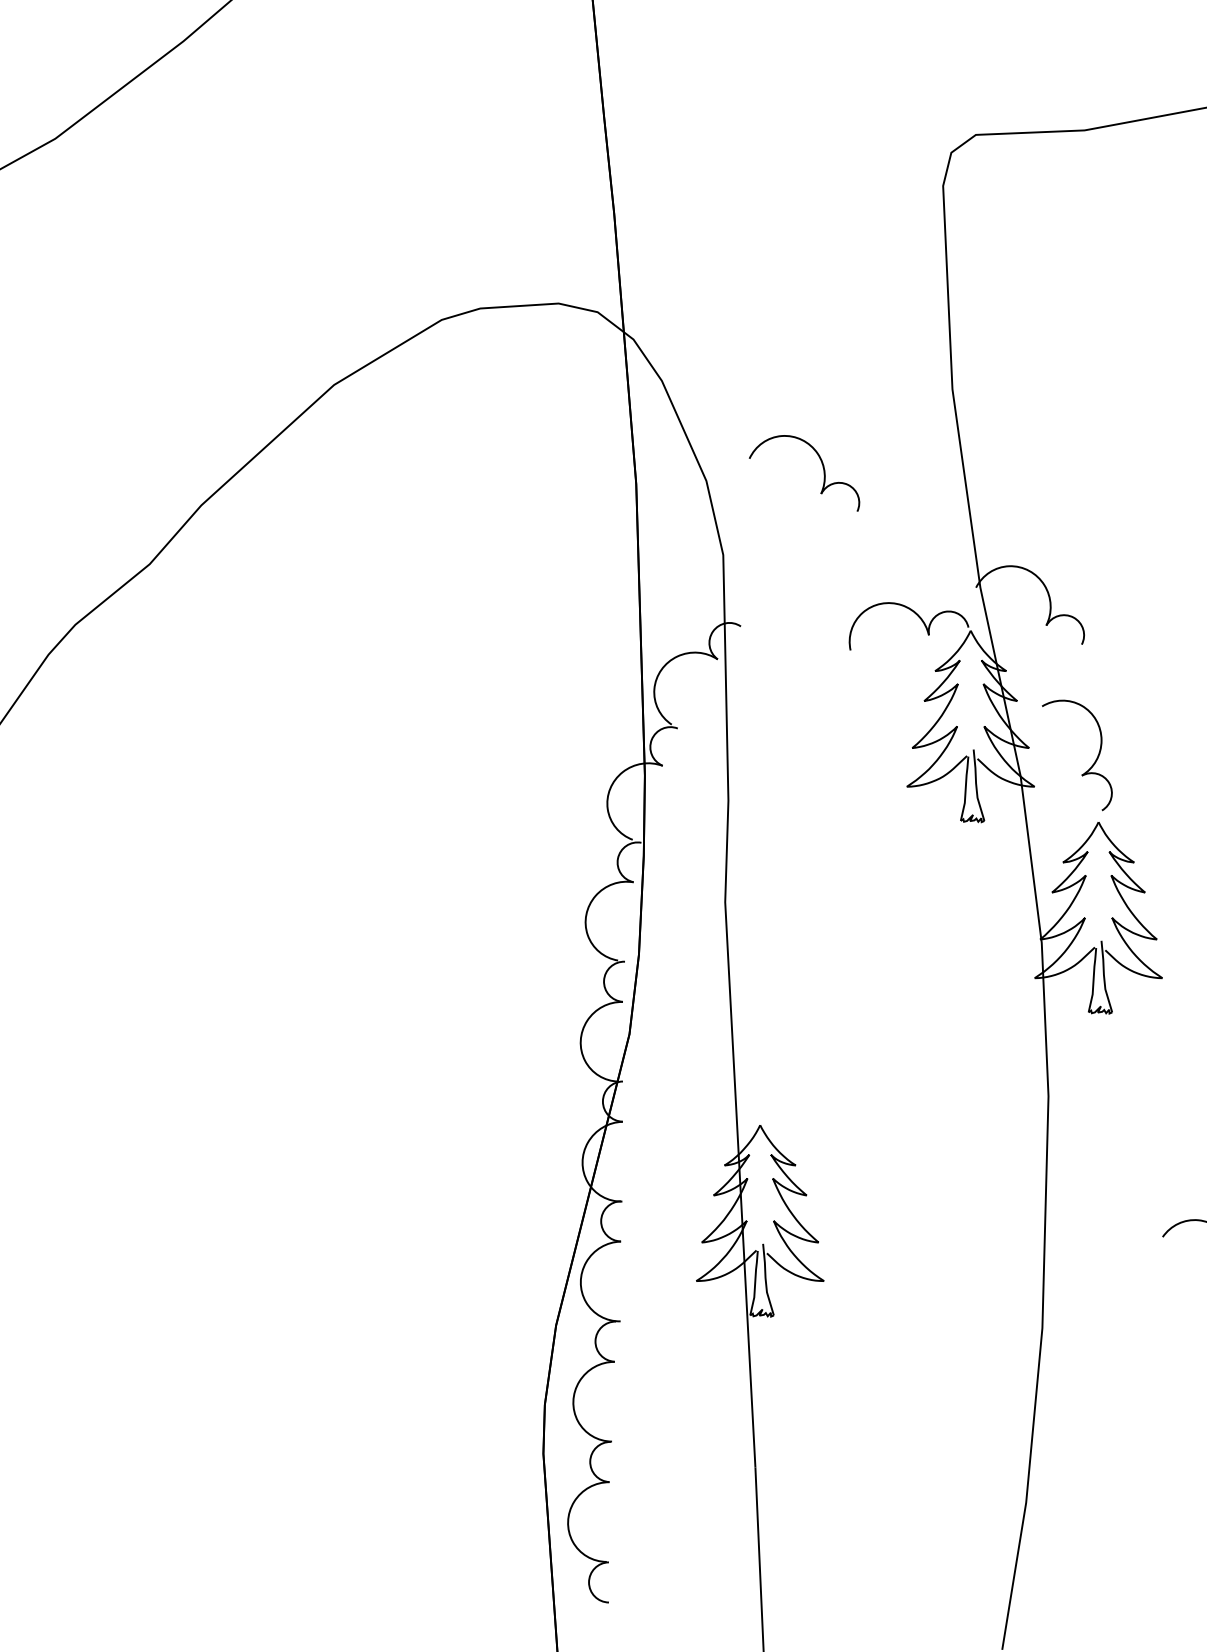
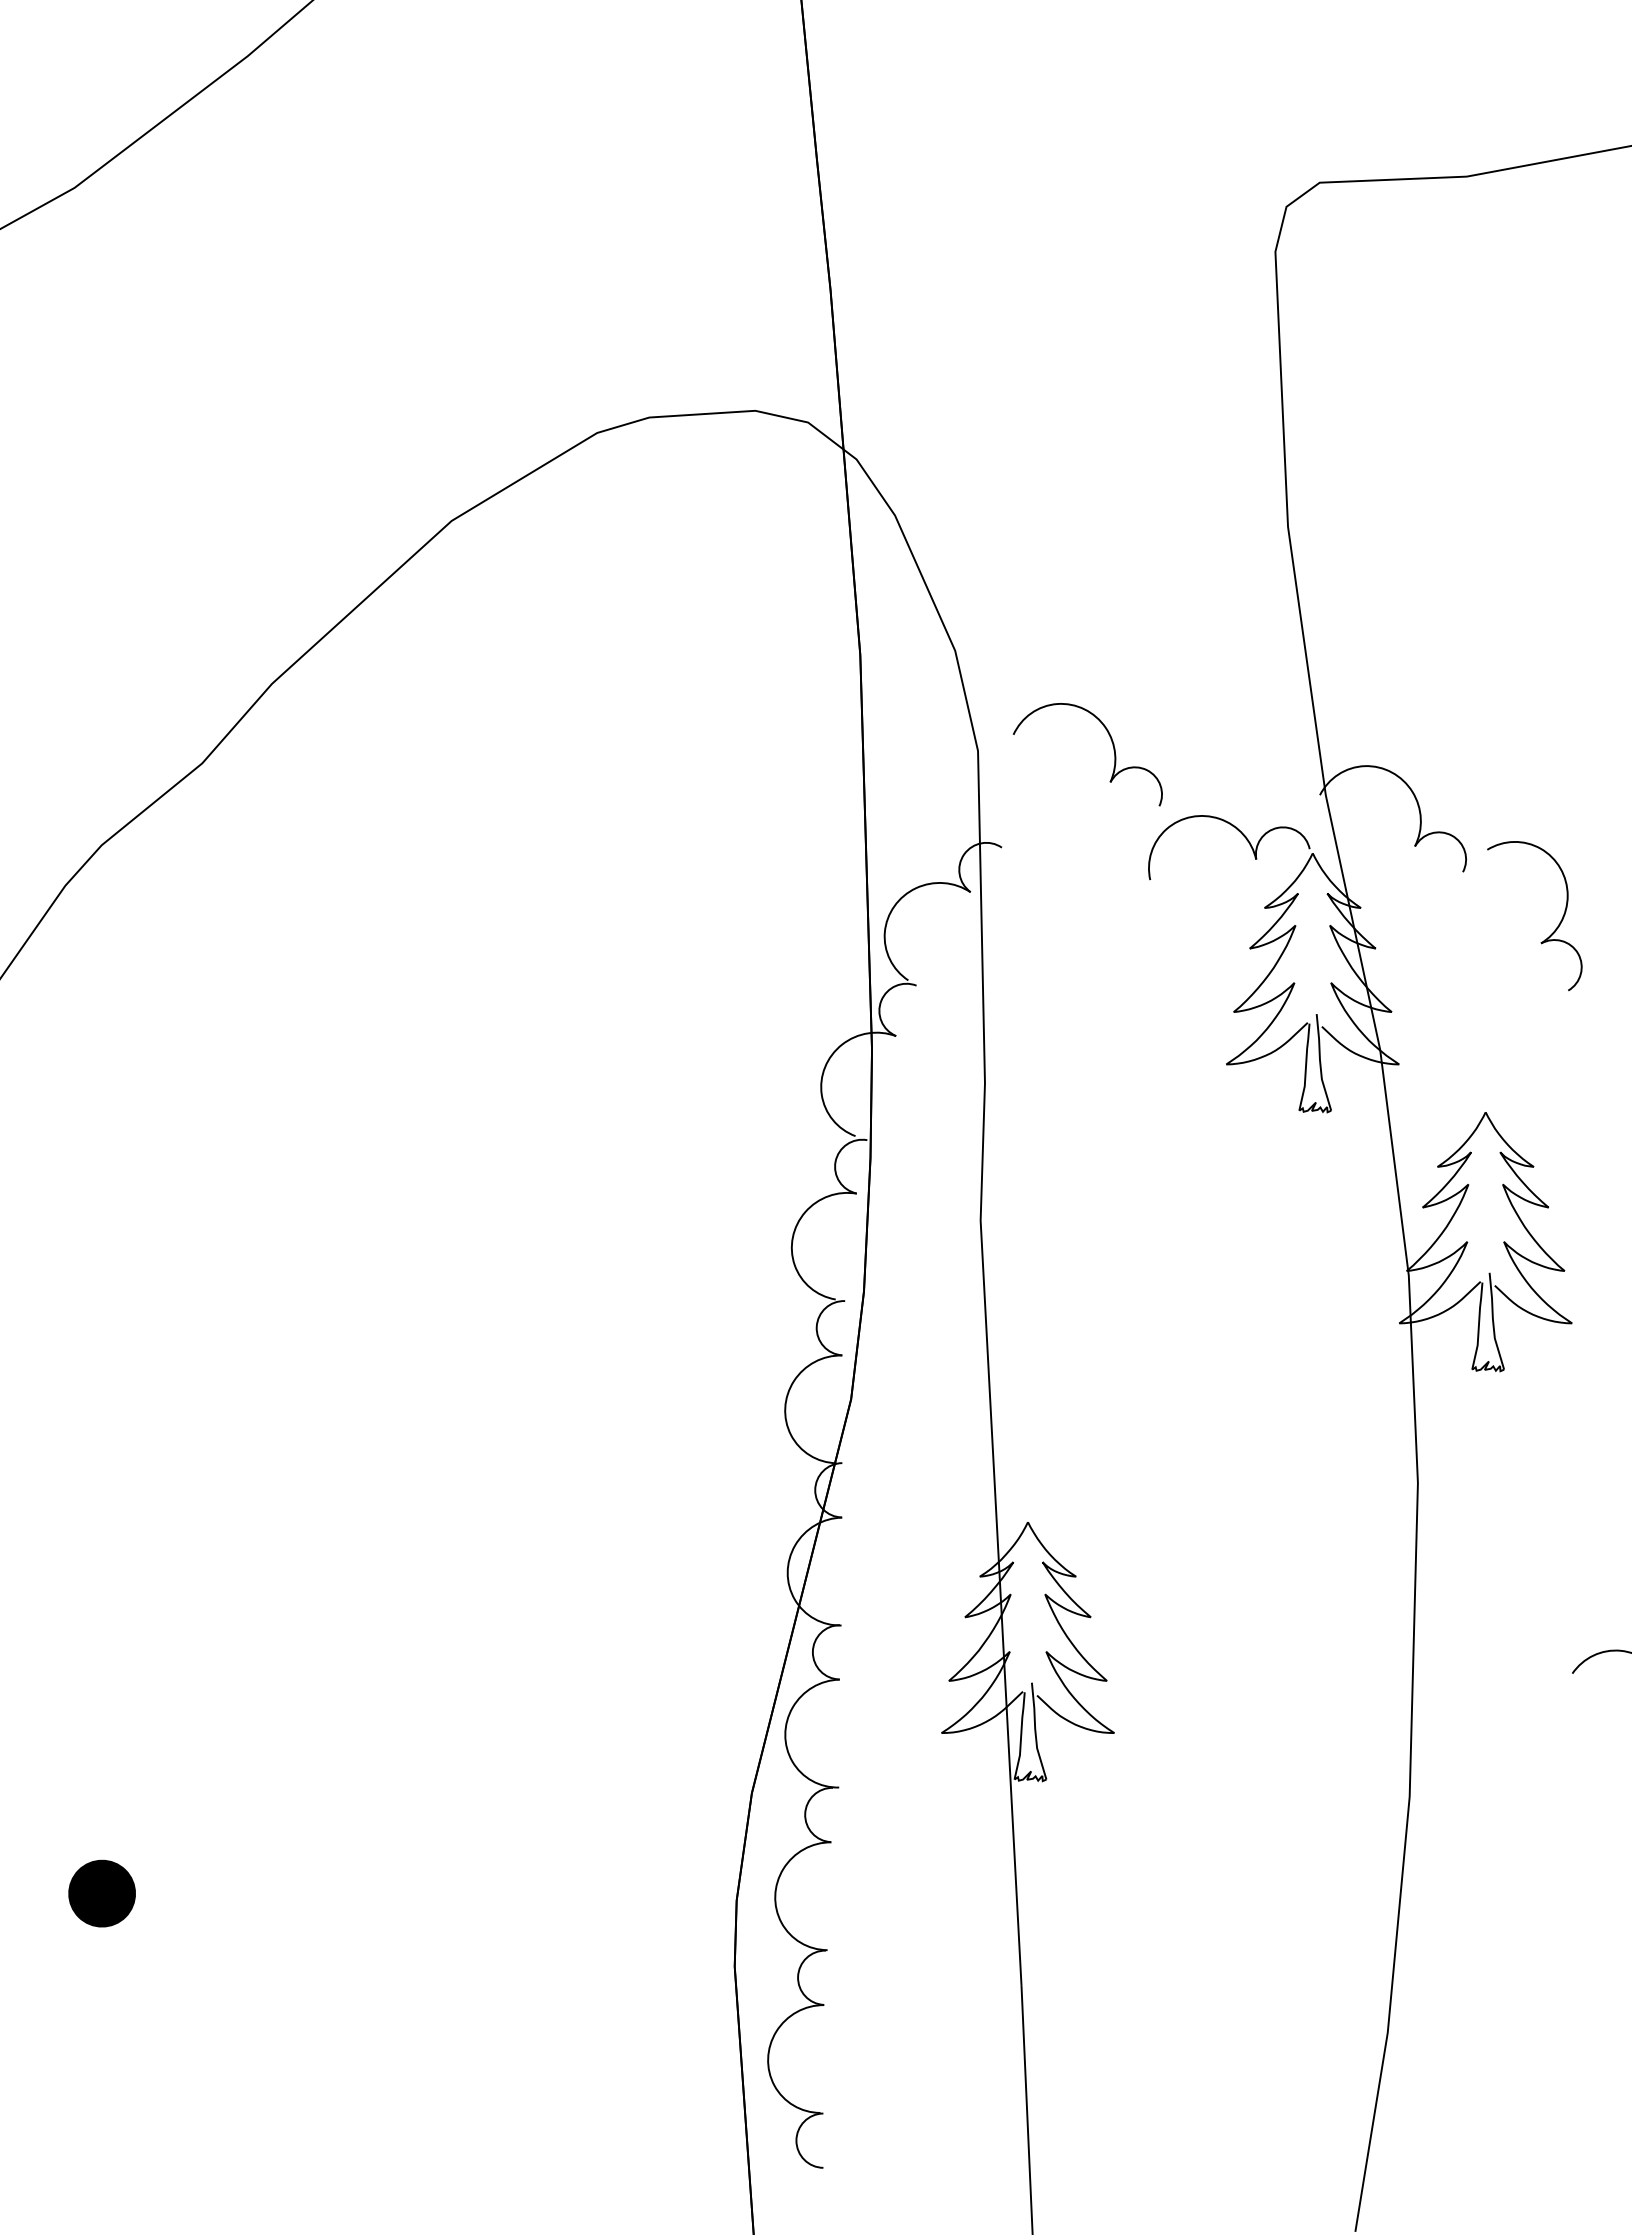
part: (823, 470) -> (1113, 750), moved
part: (1089, 768) -> (1551, 933), moved
part: (75, 1399) -> (101, 1893), added

